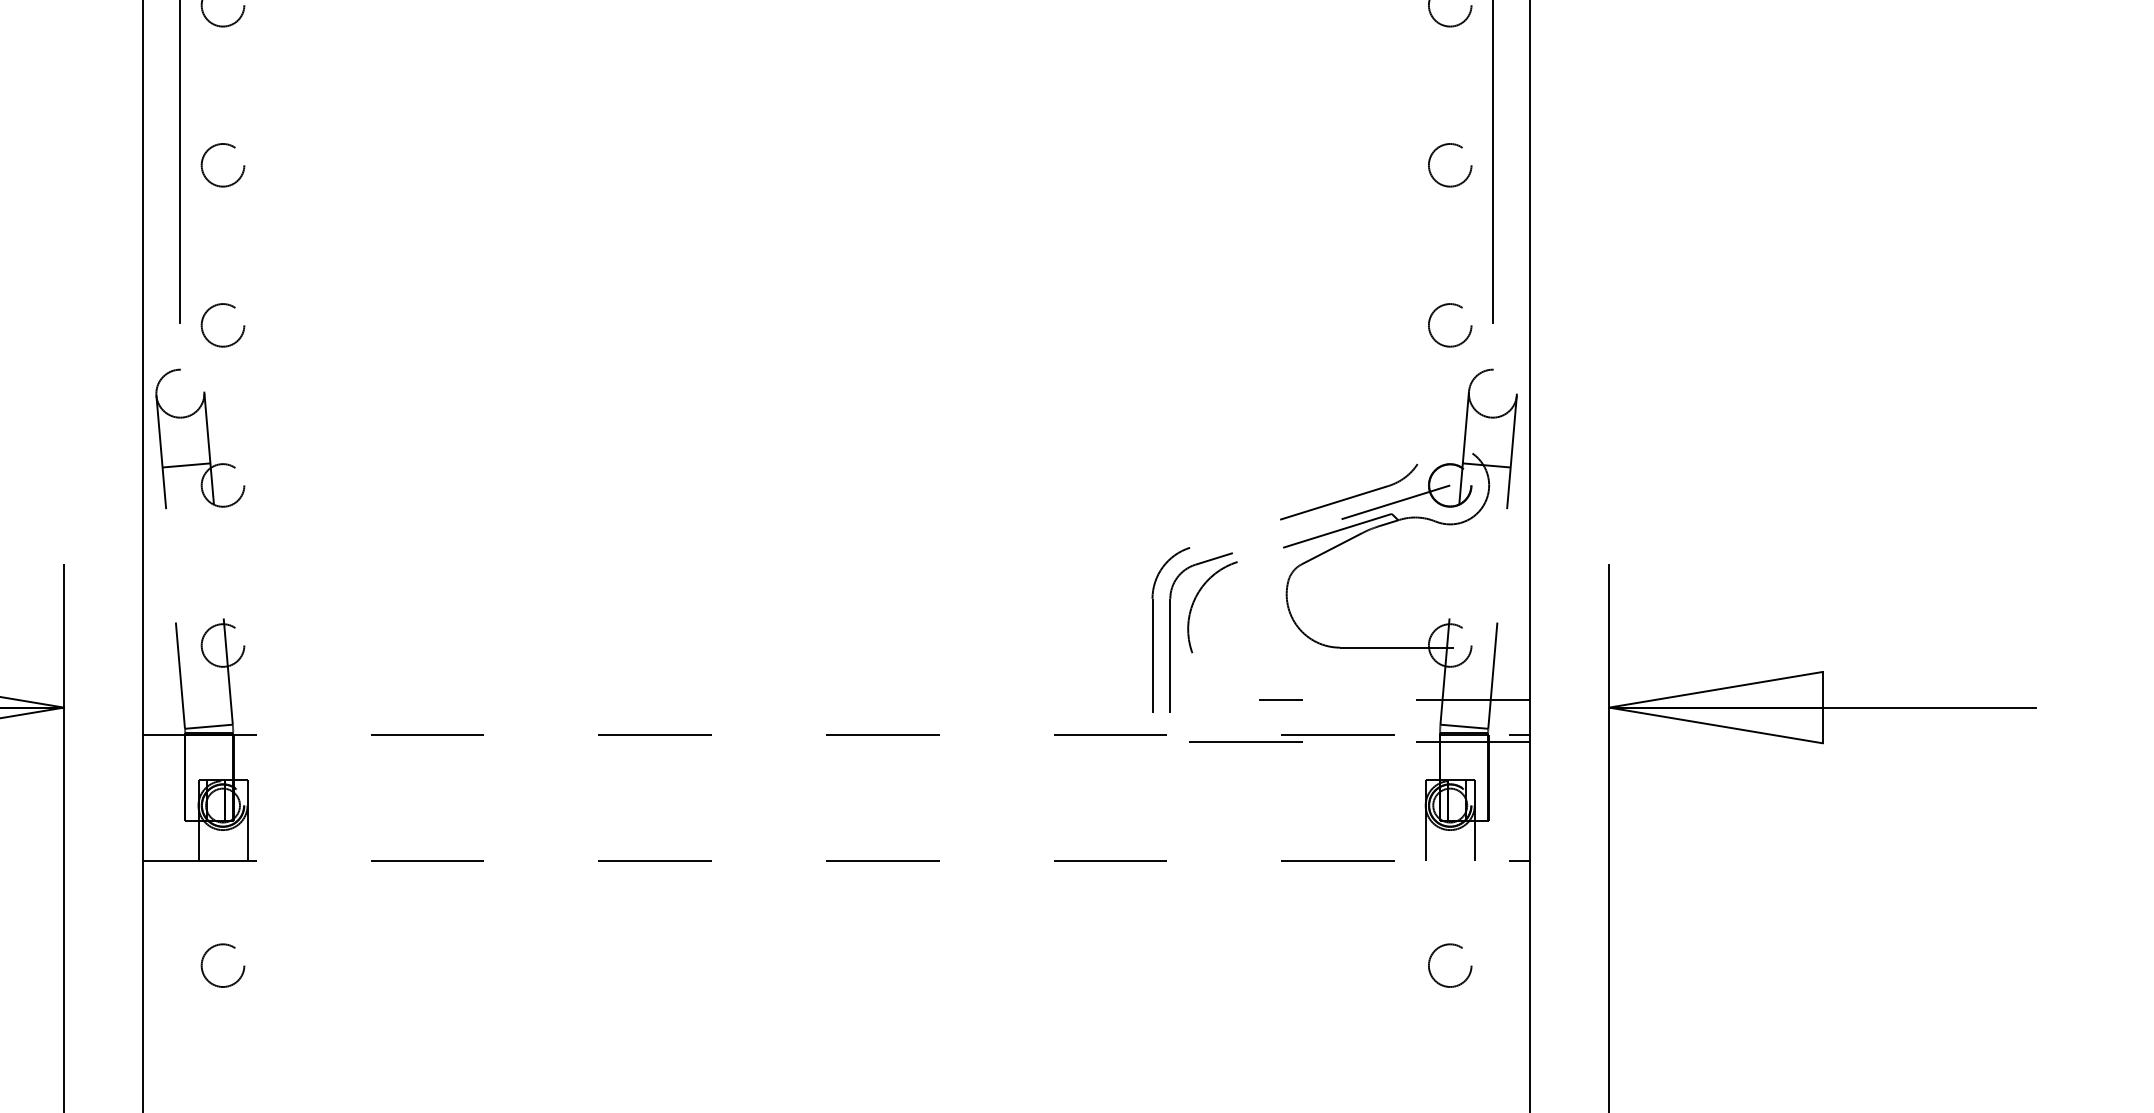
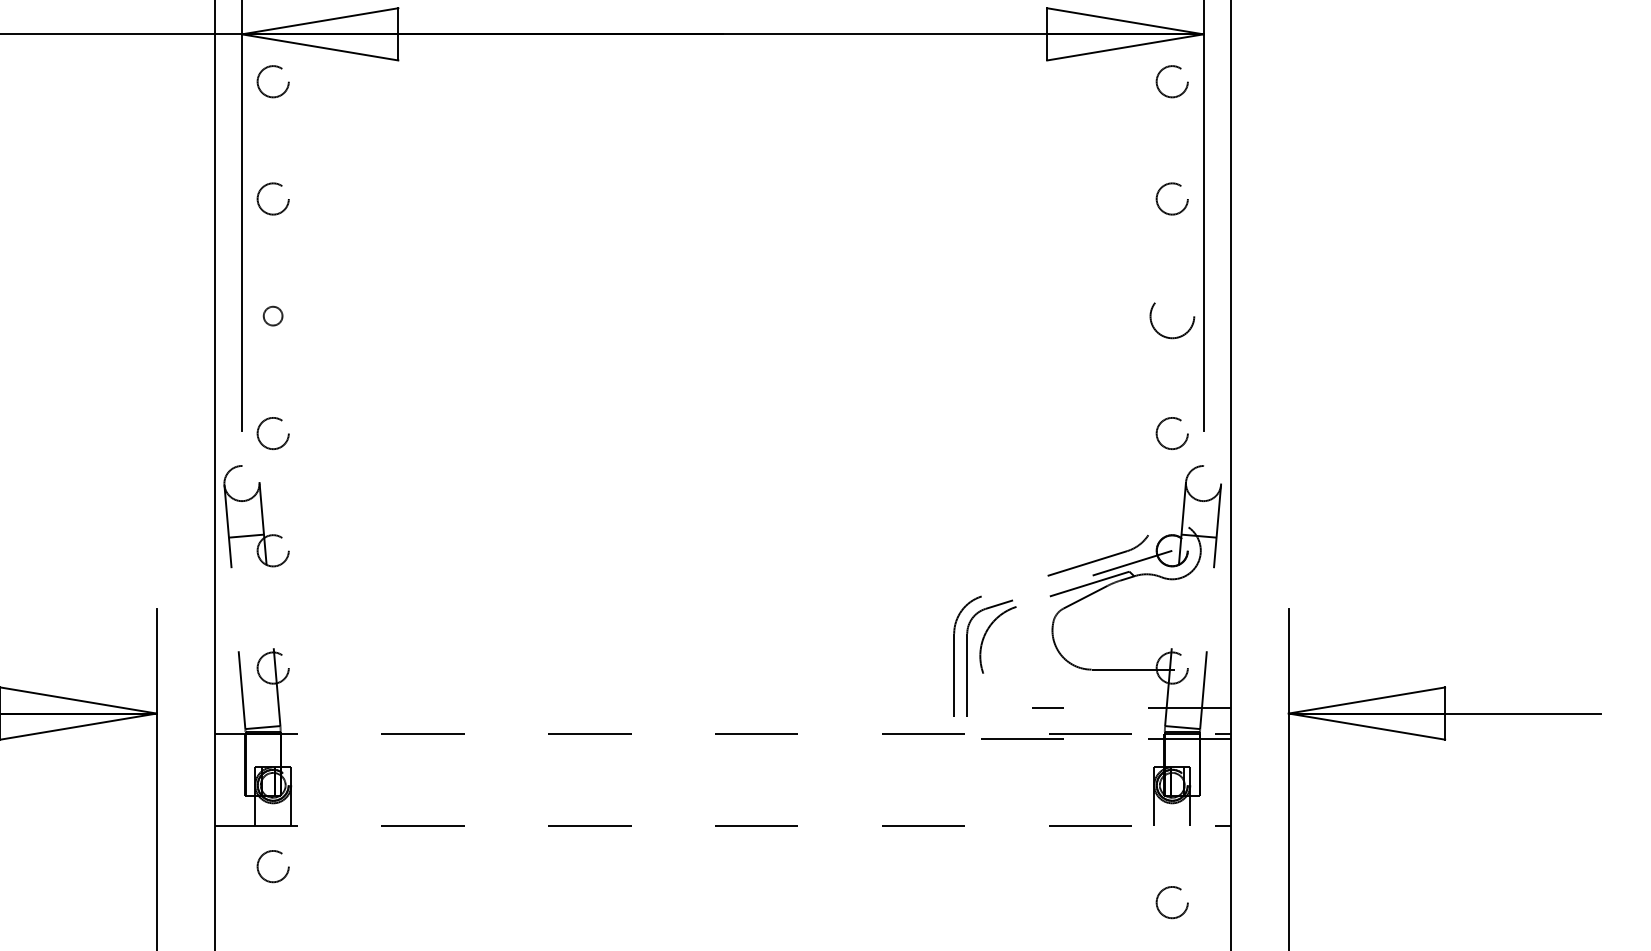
circle: (222, 164) -> (272, 315), size x0.6
circle: (1449, 164) -> (1171, 315), size x1.4
circle: (222, 965) -> (272, 866), moved

